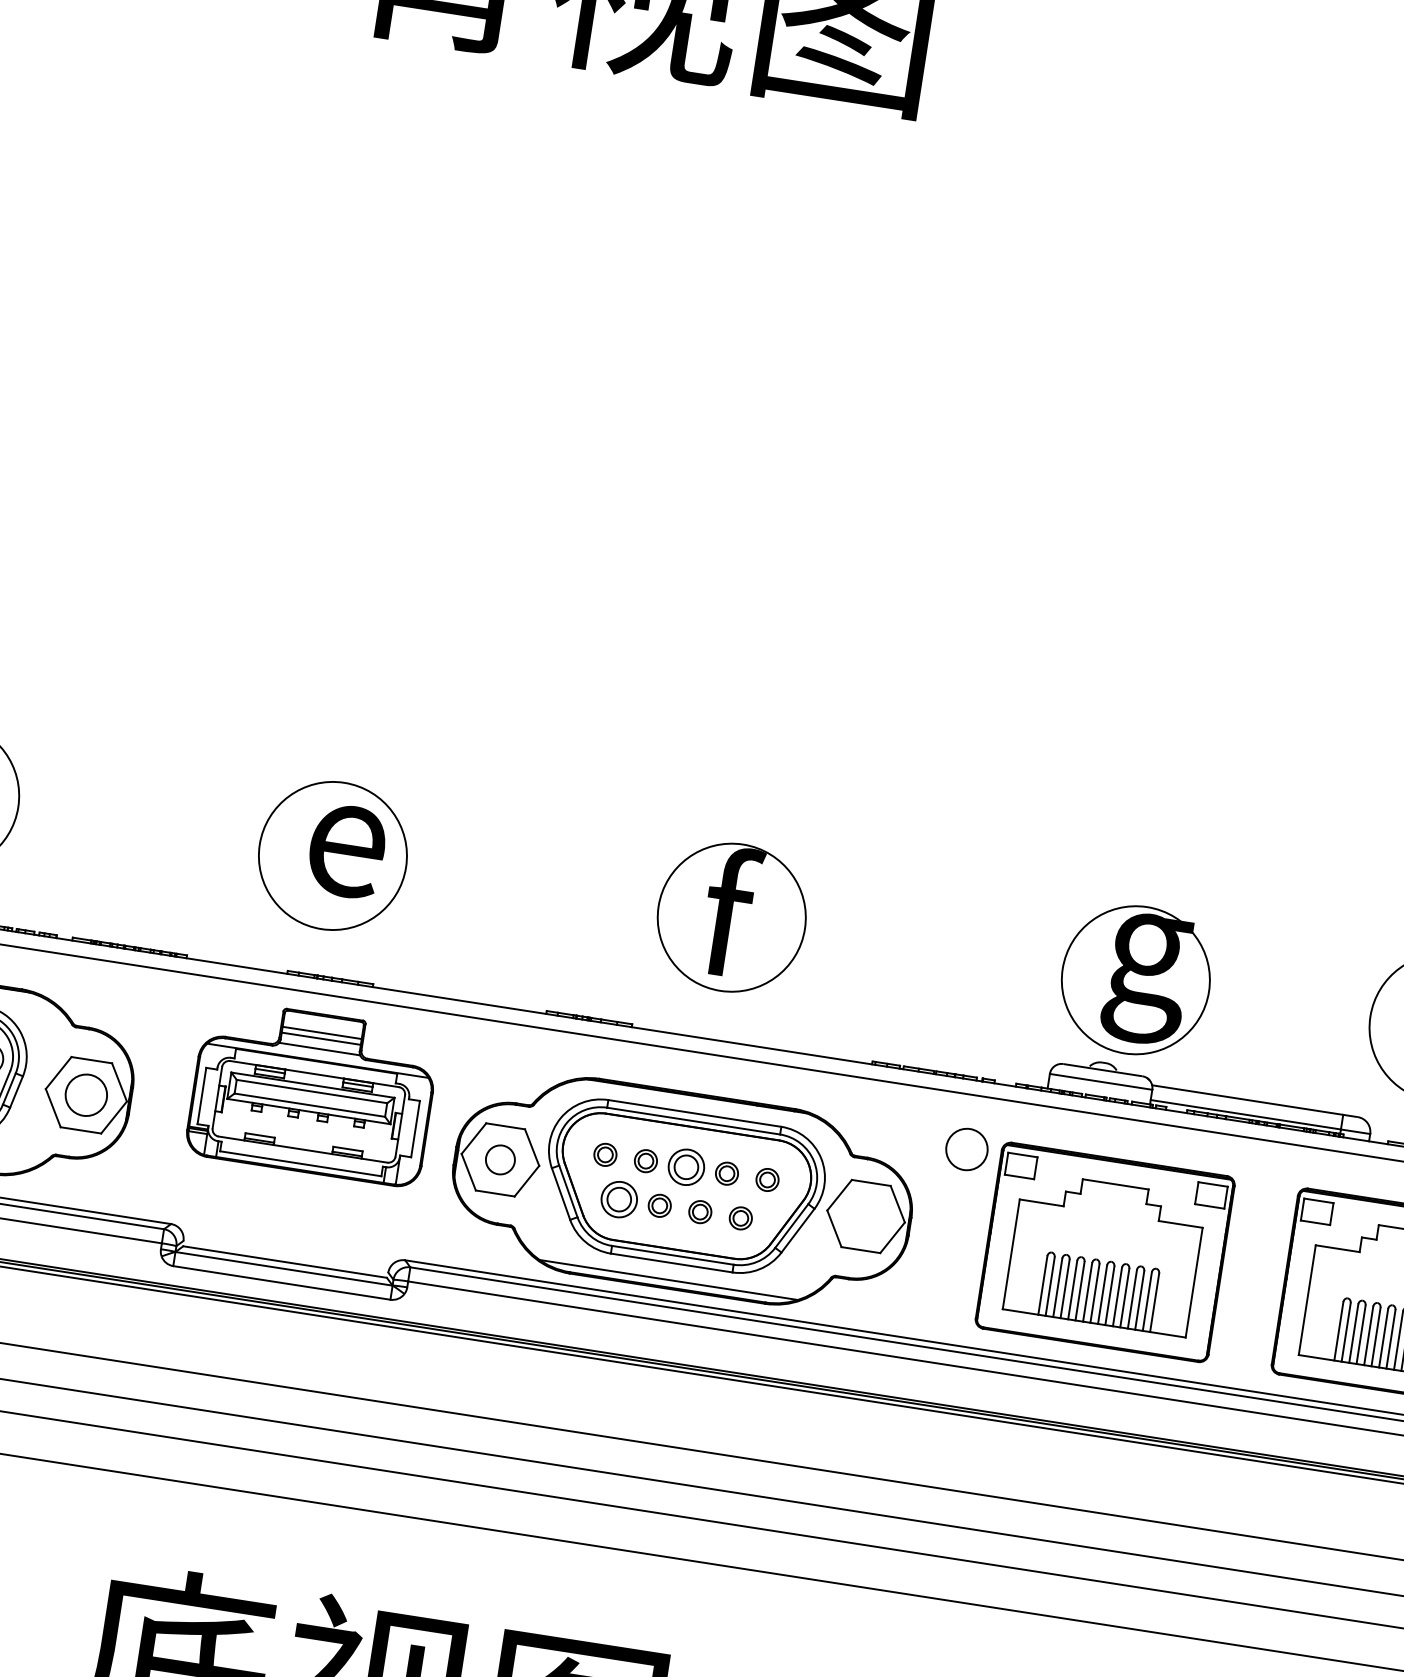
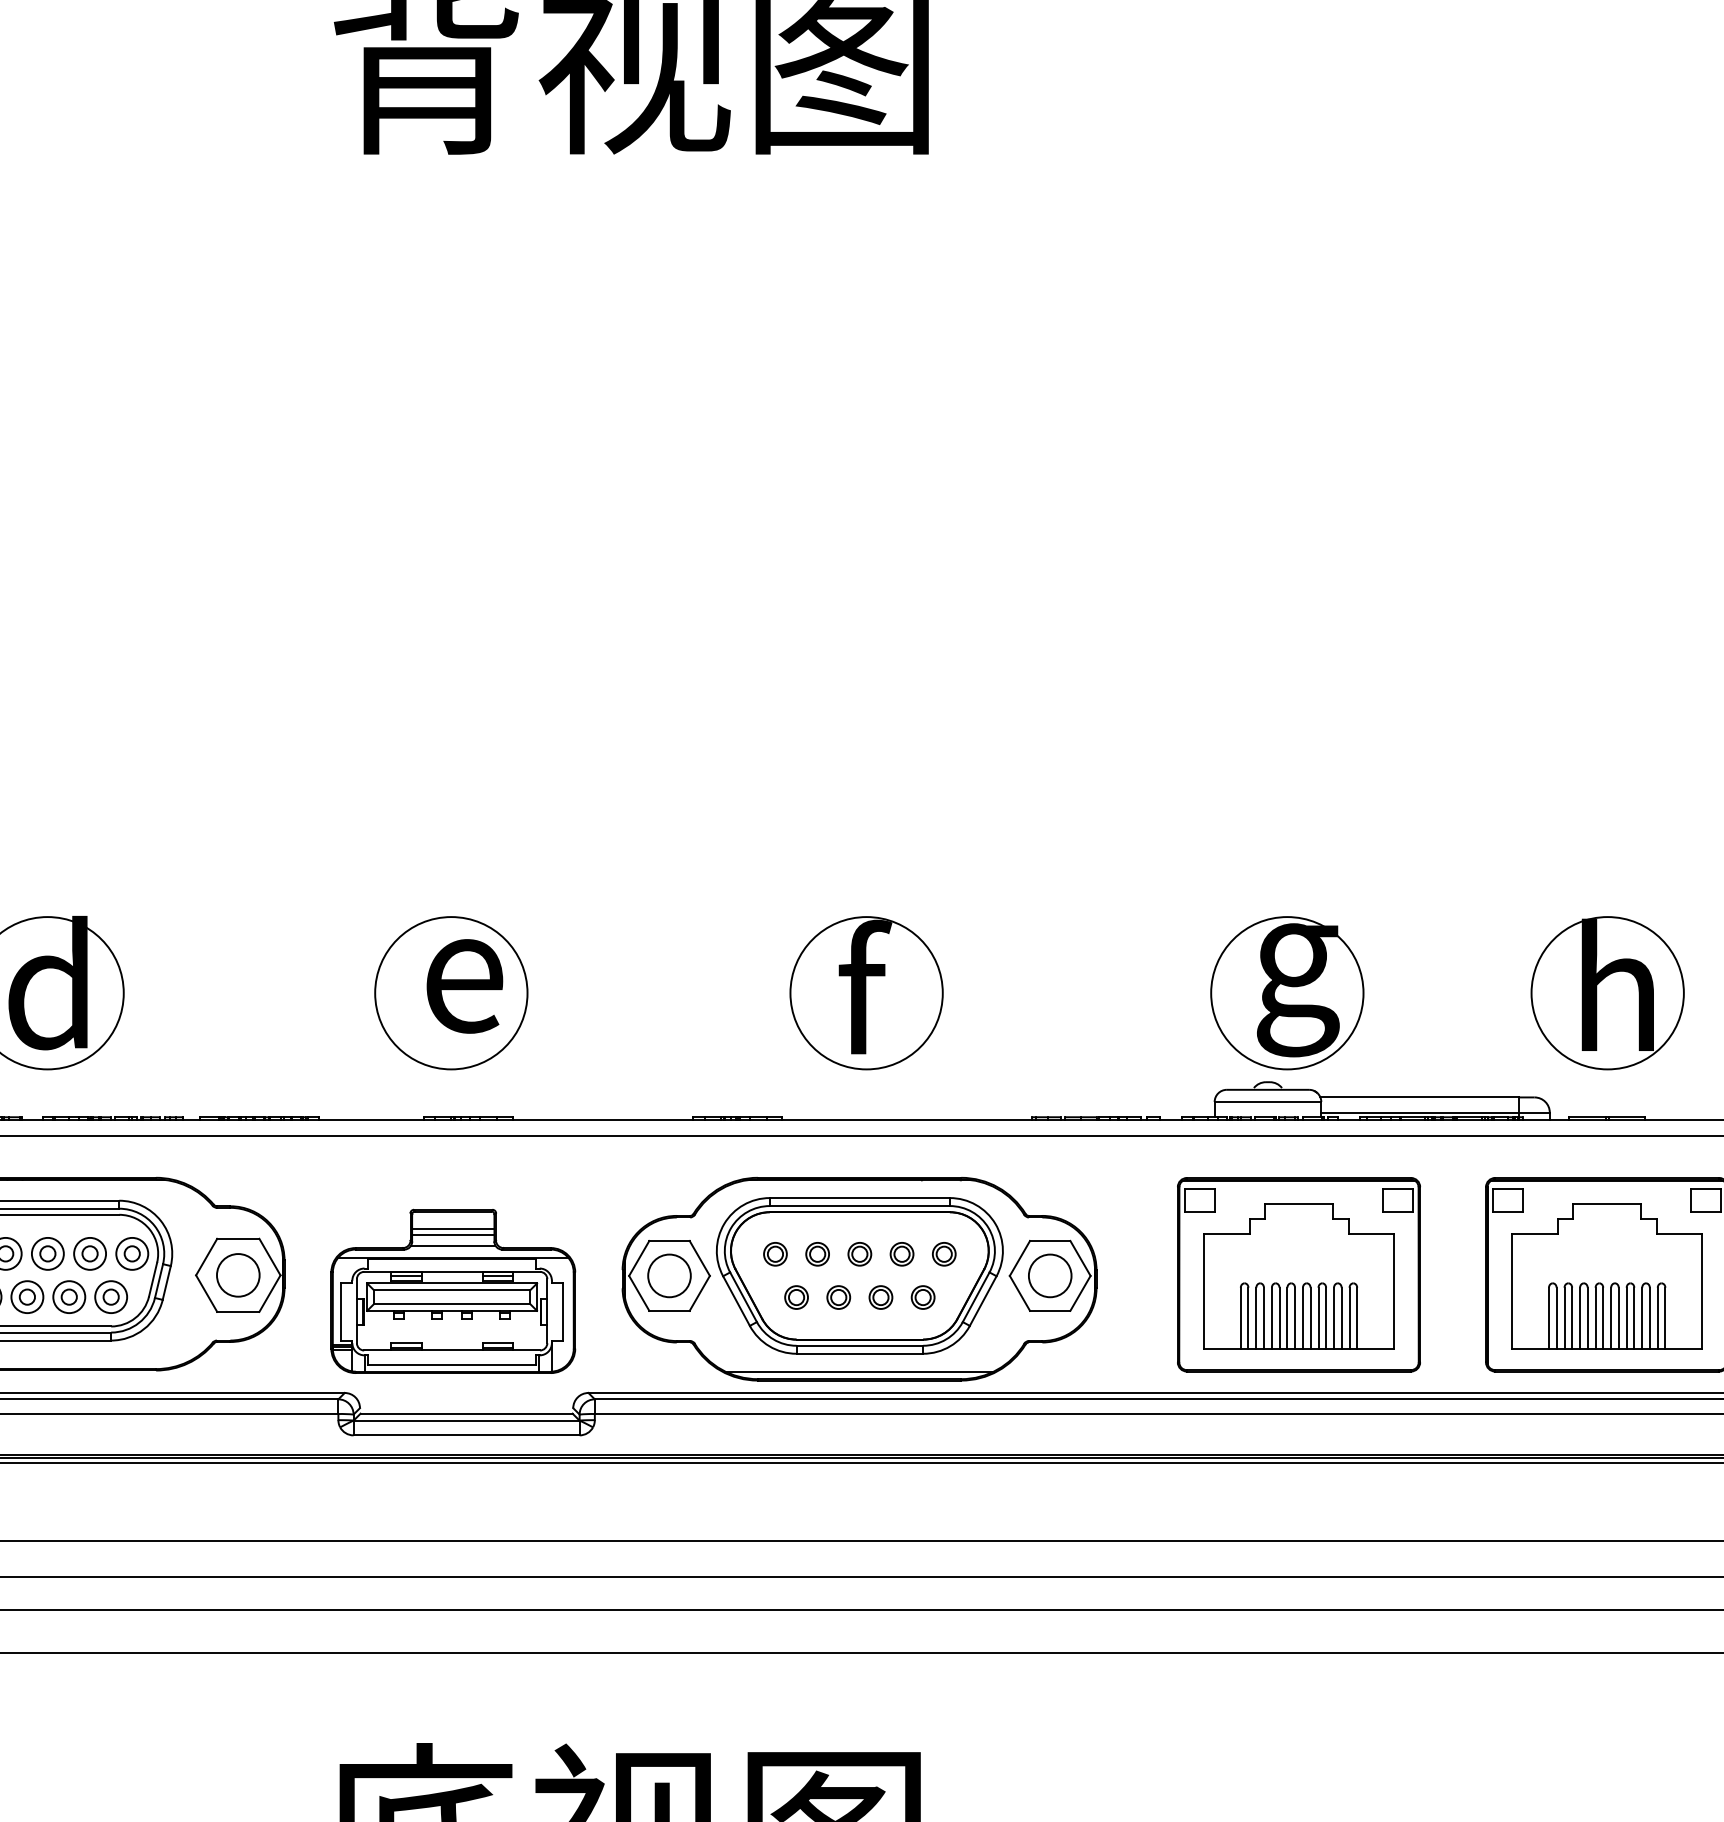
part: (313, 1092) -> (453, 1290), moved
circle: (967, 1149) -> (1050, 1275), moved
circle: (500, 1159) -> (669, 1275), size x1.43
part: (686, 1167) -> (859, 1254), size x0.62
part: (619, 1199) -> (796, 1297), size x0.62

